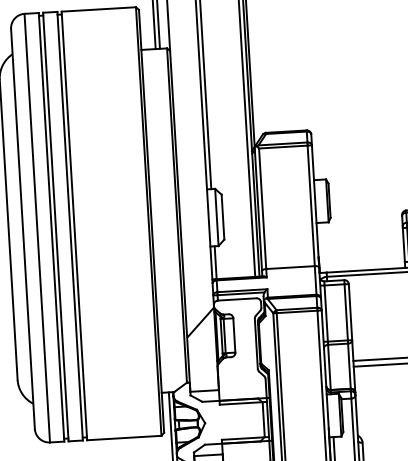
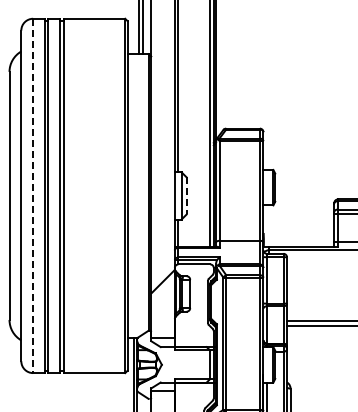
line: (222, 216) -> (186, 195), solid -> dashed
line: (37, 228) -> (33, 196), solid -> dashed

